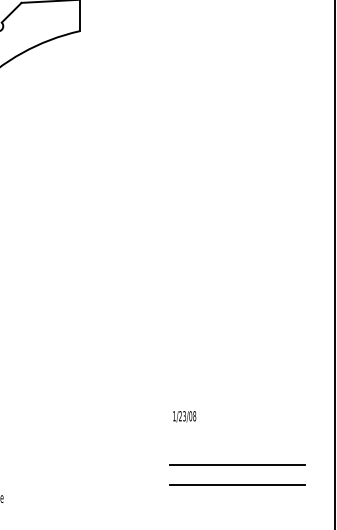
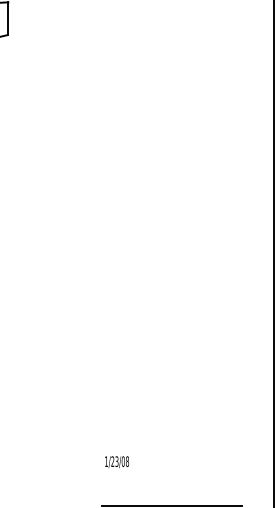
text: (184, 416) -> (116, 461), moved
line: (237, 465) -> (171, 485), removed

